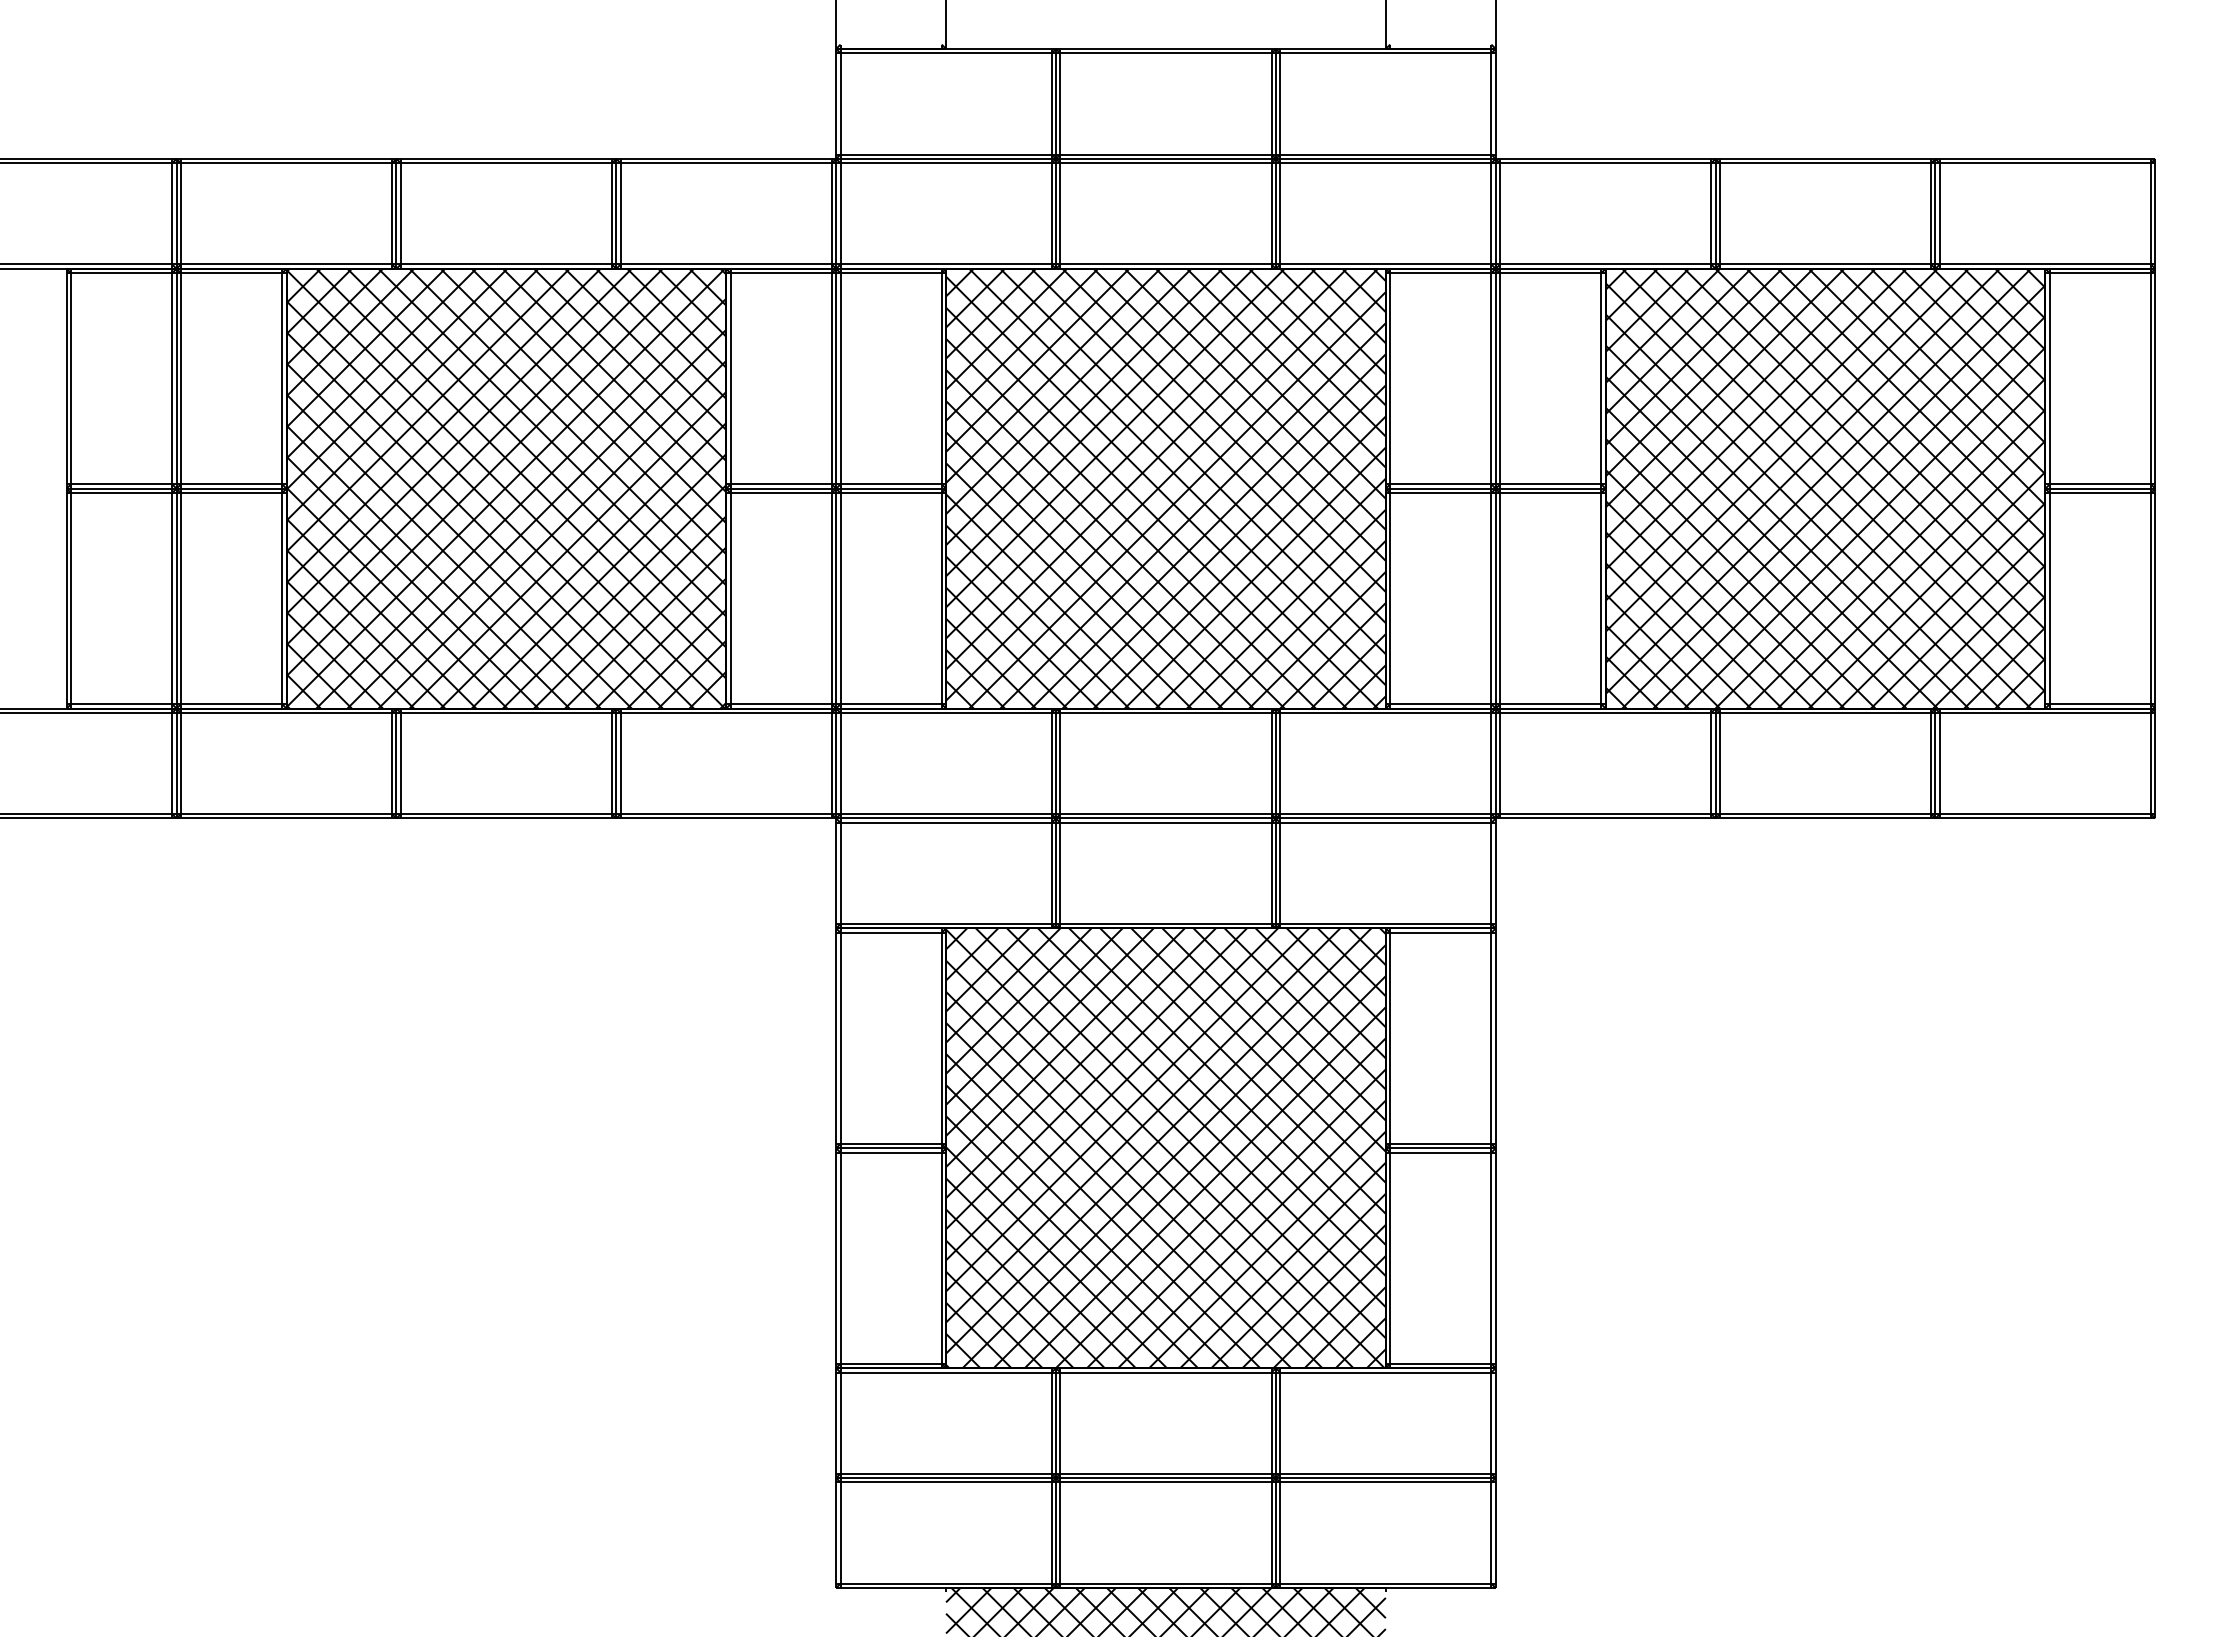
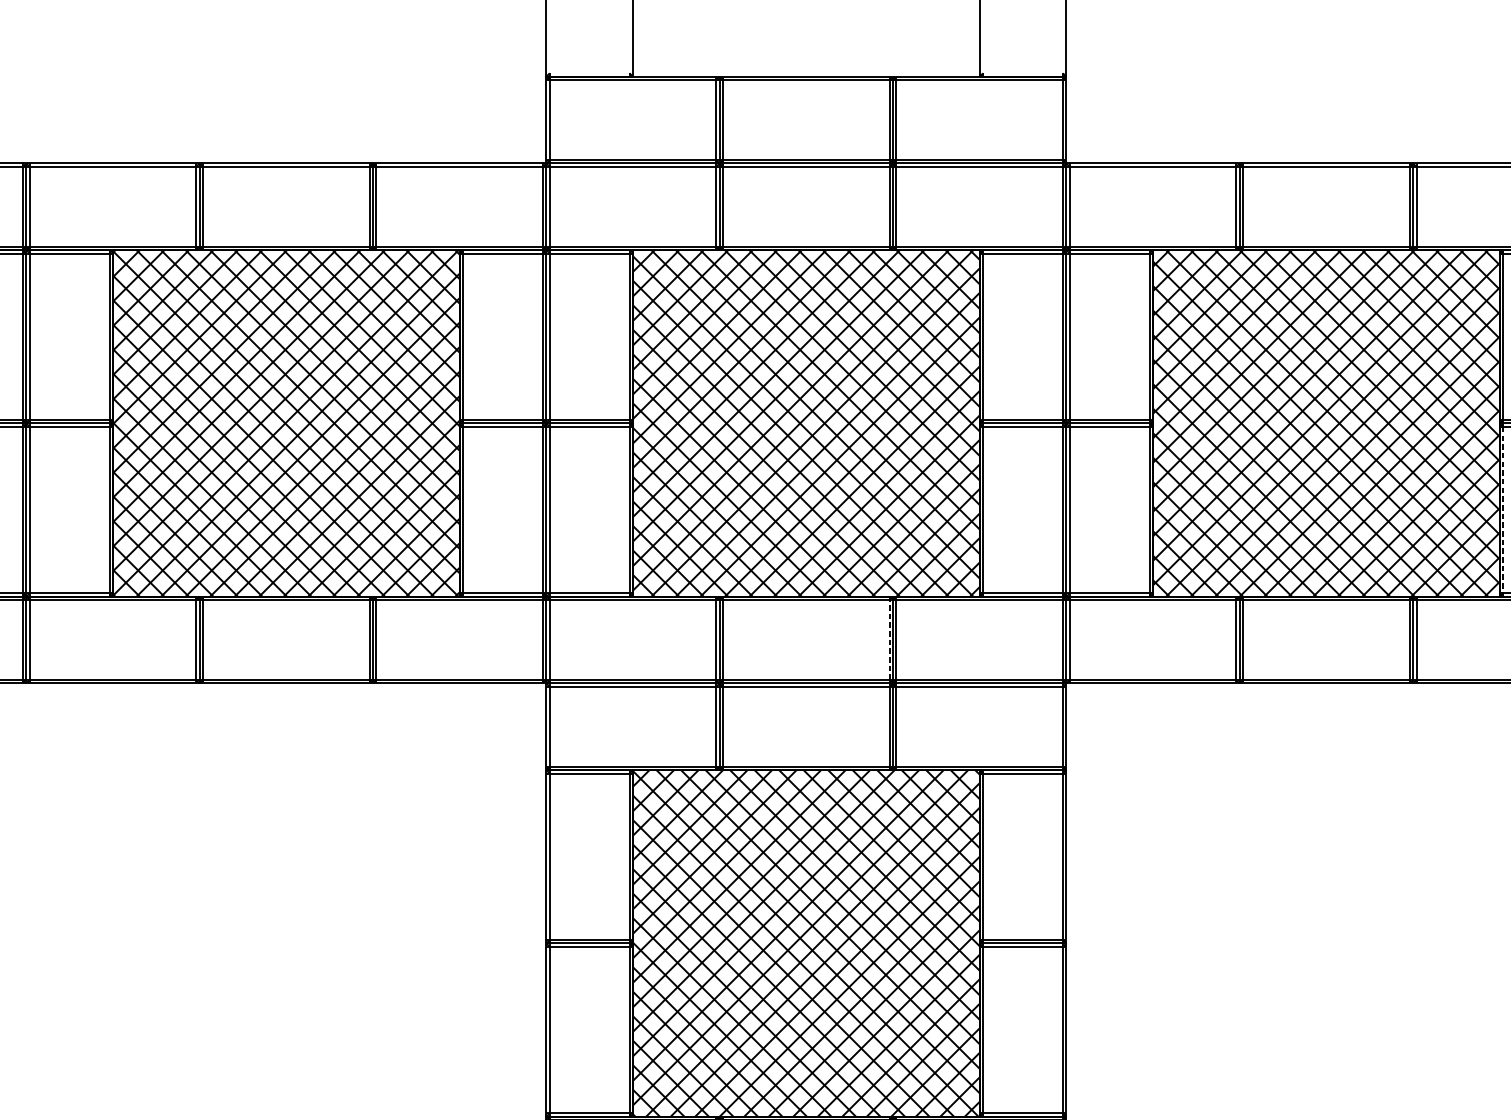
line: (2049, 598) -> (1502, 510), solid -> dashed
line: (1271, 763) -> (889, 640), solid -> dashed

